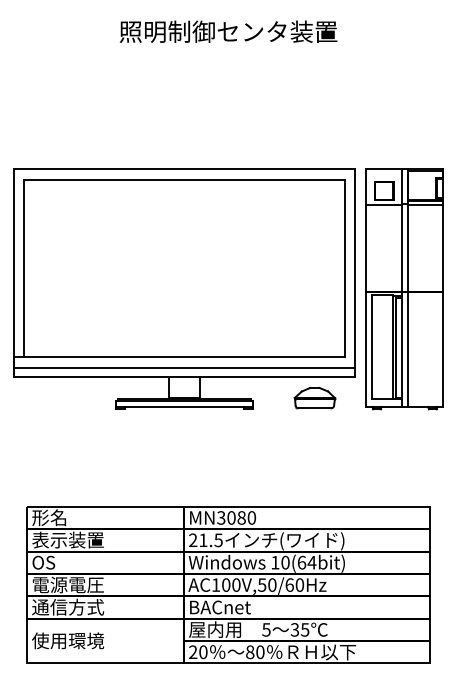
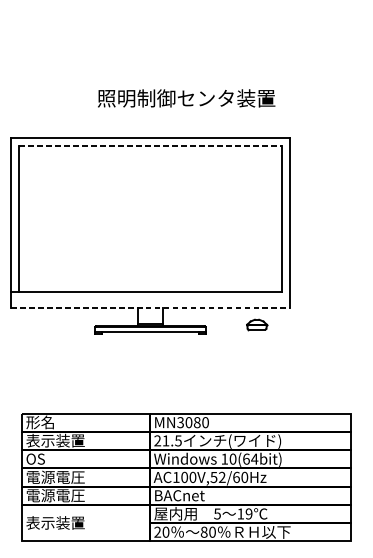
text: (228, 31) -> (186, 98), moved
line: (184, 179) -> (150, 146), solid -> dashed
part: (404, 289) -> (330, 236), removed
line: (184, 367) -> (150, 299), removed
line: (184, 377) -> (150, 307), solid -> dashed
part: (314, 397) -> (256, 324), size x0.6
text: (272, 584) -> (222, 476), AC100V,50/60Hz -> AC100V,52/60Hz
text: (68, 606) -> (55, 494), 通信方式 -> 電源電圧
text: (299, 629) -> (244, 513), 35 -> 19
text: (68, 640) -> (55, 522), 使用環境 -> 表示装置

